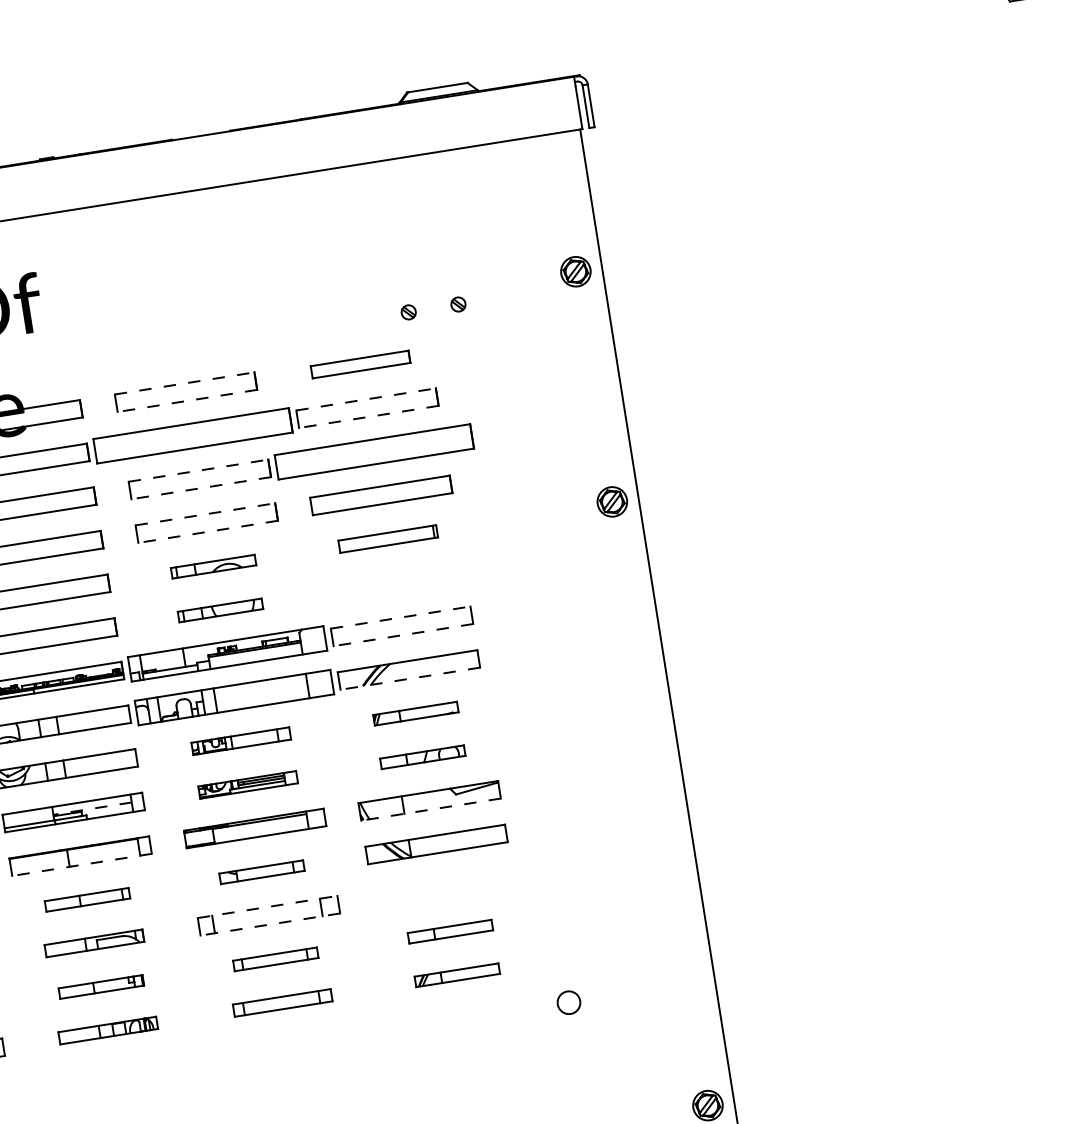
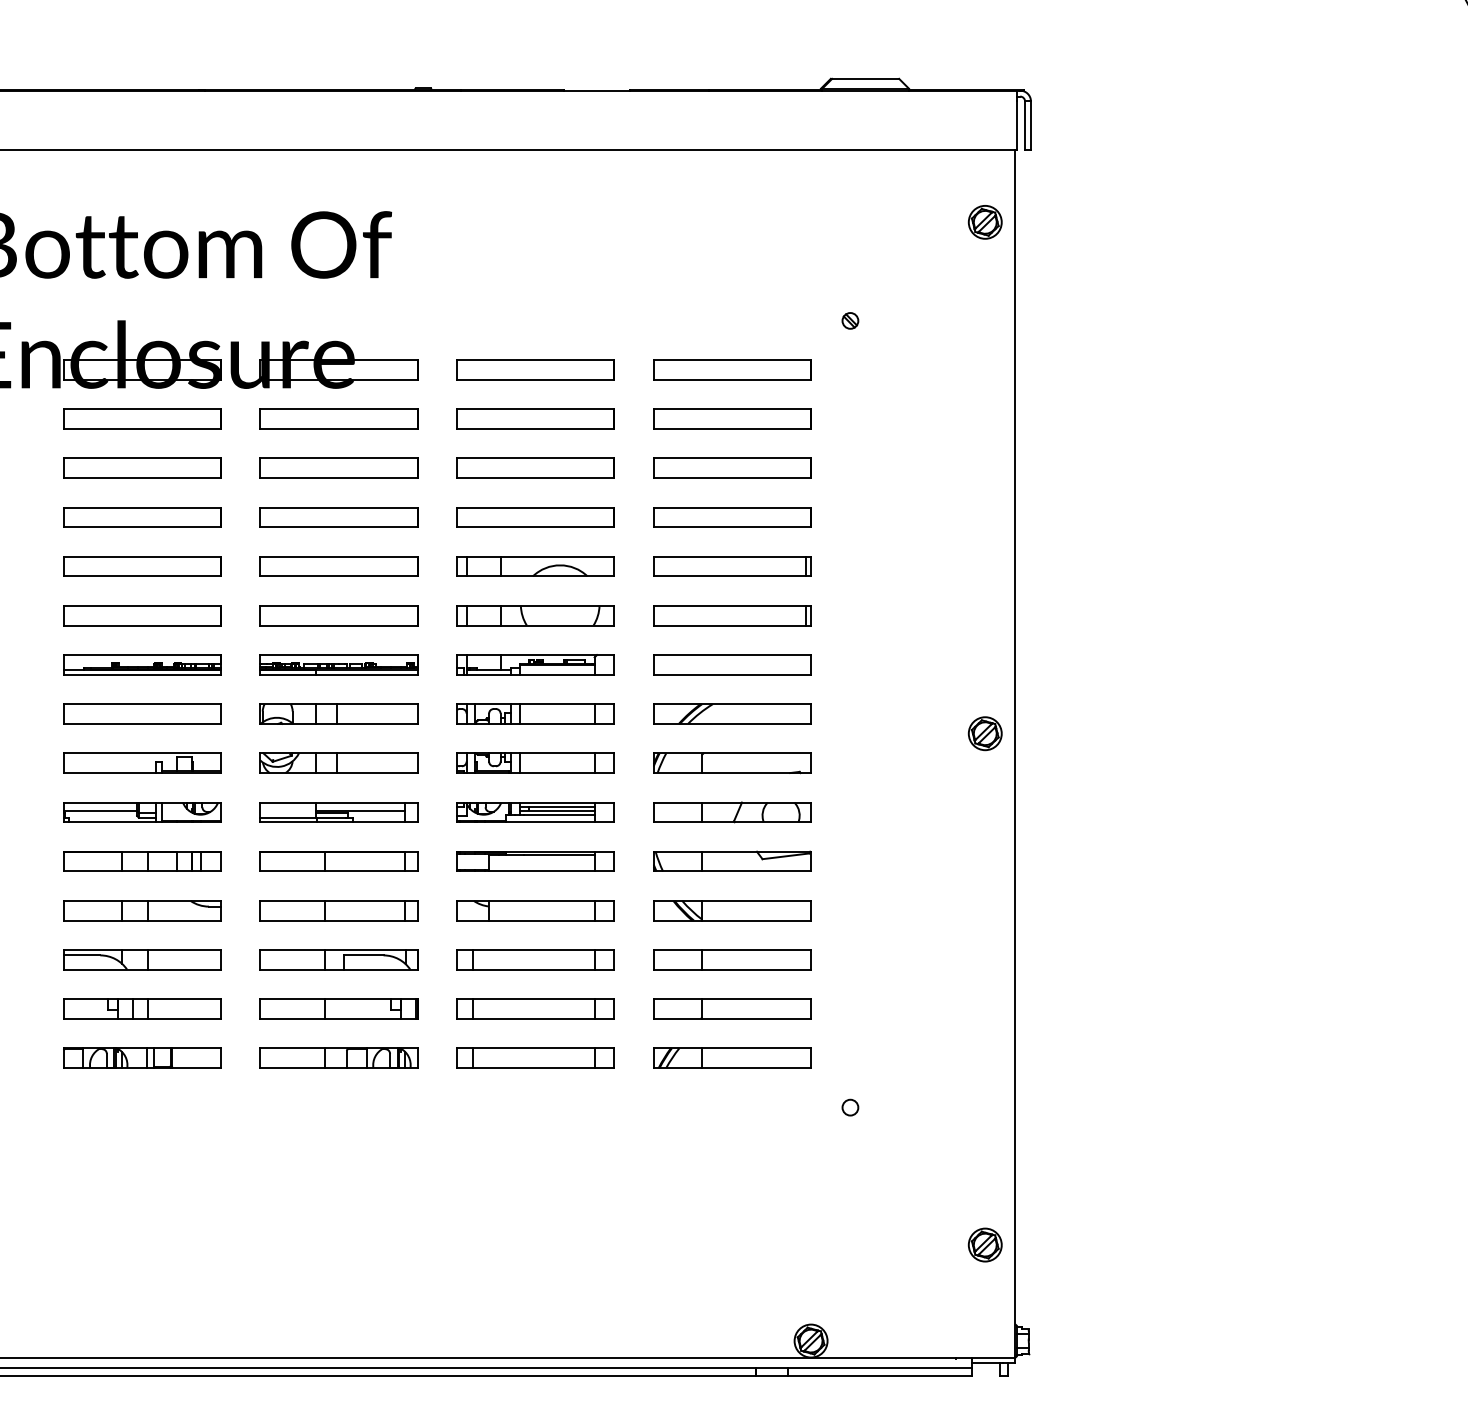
part: (575, 272) -> (984, 222), moved
part: (408, 312) -> (794, 320), removed
part: (360, 364) -> (732, 369), size x1.43
line: (184, 383) -> (535, 360), dashed -> solid
line: (366, 399) -> (732, 409), dashed -> solid
line: (187, 400) -> (535, 379), dashed -> solid
line: (368, 416) -> (732, 428), dashed -> solid
part: (192, 435) -> (535, 418), size x0.71
part: (374, 451) -> (732, 467), size x0.71
line: (198, 470) -> (535, 458), dashed -> solid
line: (201, 488) -> (535, 478), dashed -> solid
part: (611, 501) -> (984, 733), moved
line: (205, 514) -> (535, 507), dashed -> solid
line: (208, 532) -> (535, 527), dashed -> solid
part: (388, 539) -> (732, 566), size x1.43
part: (213, 566) -> (535, 566), size x1.67
part: (395, 582) -> (732, 615), added
part: (220, 610) -> (535, 615), size x1.67
line: (400, 617) -> (732, 655), dashed -> solid
line: (403, 634) -> (732, 674), dashed -> solid
part: (227, 653) -> (535, 664), size x0.71
line: (410, 678) -> (732, 723), dashed -> solid
part: (234, 697) -> (535, 713), size x0.71
part: (415, 713) -> (732, 763), size x1.67
part: (241, 740) -> (535, 762), size x1.43
part: (422, 757) -> (732, 812), size x1.67
part: (248, 784) -> (535, 812), size x1.43
line: (91, 808) -> (359, 811), dashed -> solid
line: (431, 809) -> (732, 871), dashed -> solid
line: (82, 864) -> (339, 871), dashed -> solid
part: (261, 871) -> (535, 910), size x1.67
part: (443, 887) -> (732, 959), added
part: (87, 899) -> (338, 910), size x1.67
line: (267, 907) -> (535, 950), dashed -> solid
line: (270, 924) -> (535, 969), dashed -> solid
part: (450, 931) -> (732, 1008), size x1.67
part: (93, 943) -> (338, 959), size x1.43
part: (275, 958) -> (535, 1008), size x1.67
part: (457, 974) -> (732, 1057), size x1.67
part: (100, 986) -> (338, 1008), size x1.67
part: (282, 1002) -> (535, 1057), size x1.43
circle: (569, 1002) -> (850, 1107), size x0.62
part: (107, 1030) -> (338, 1057), size x1.43

